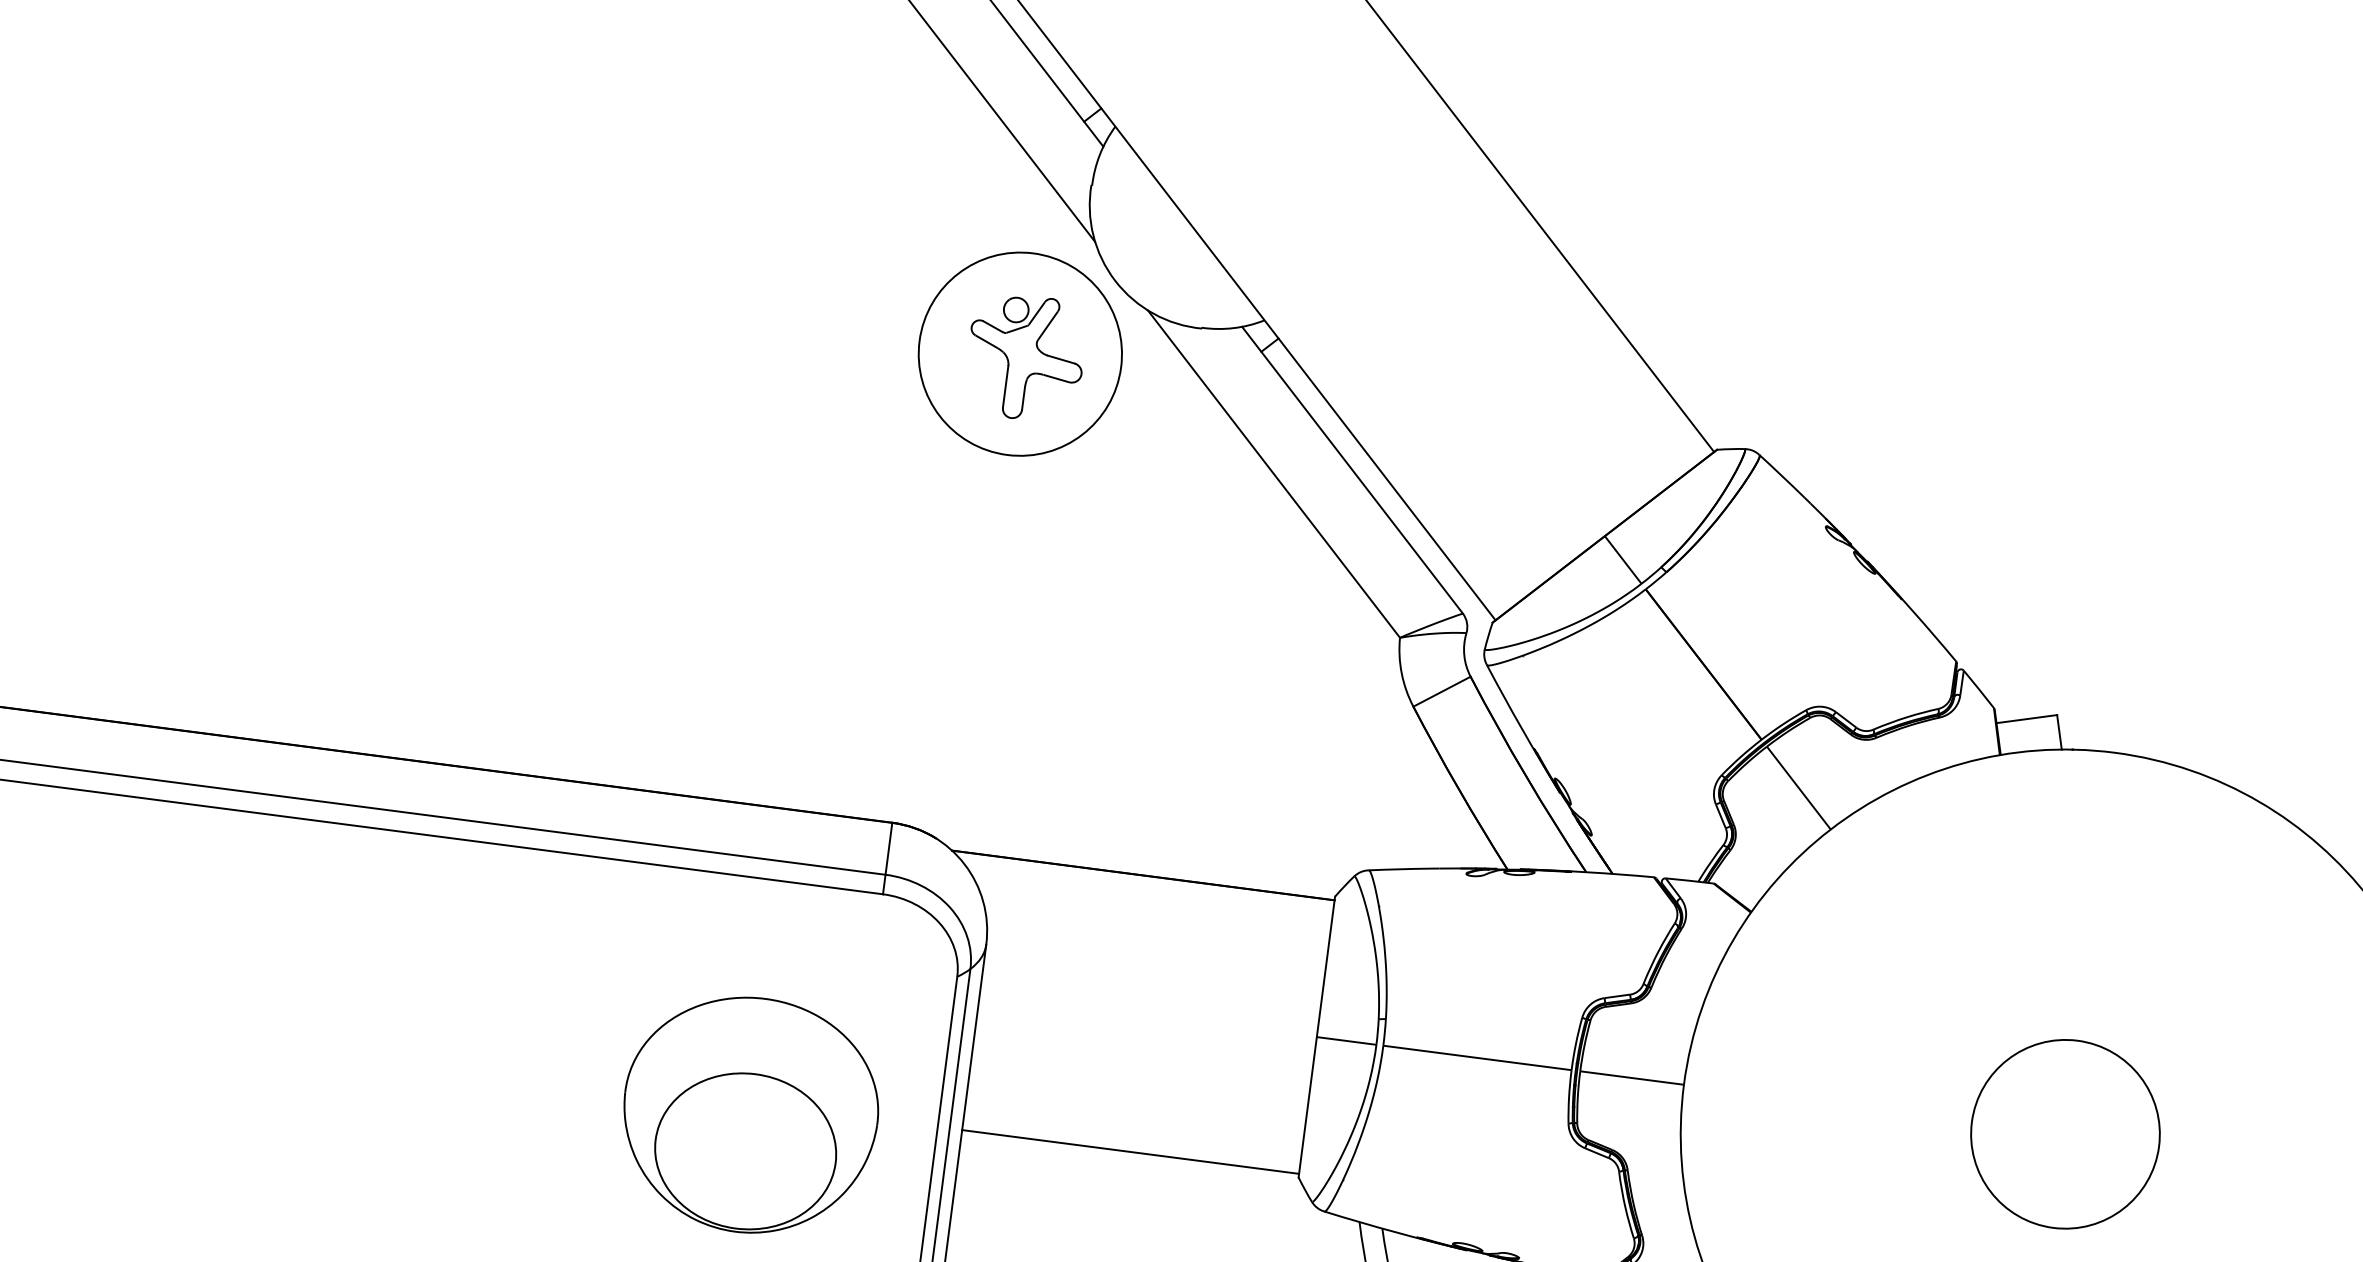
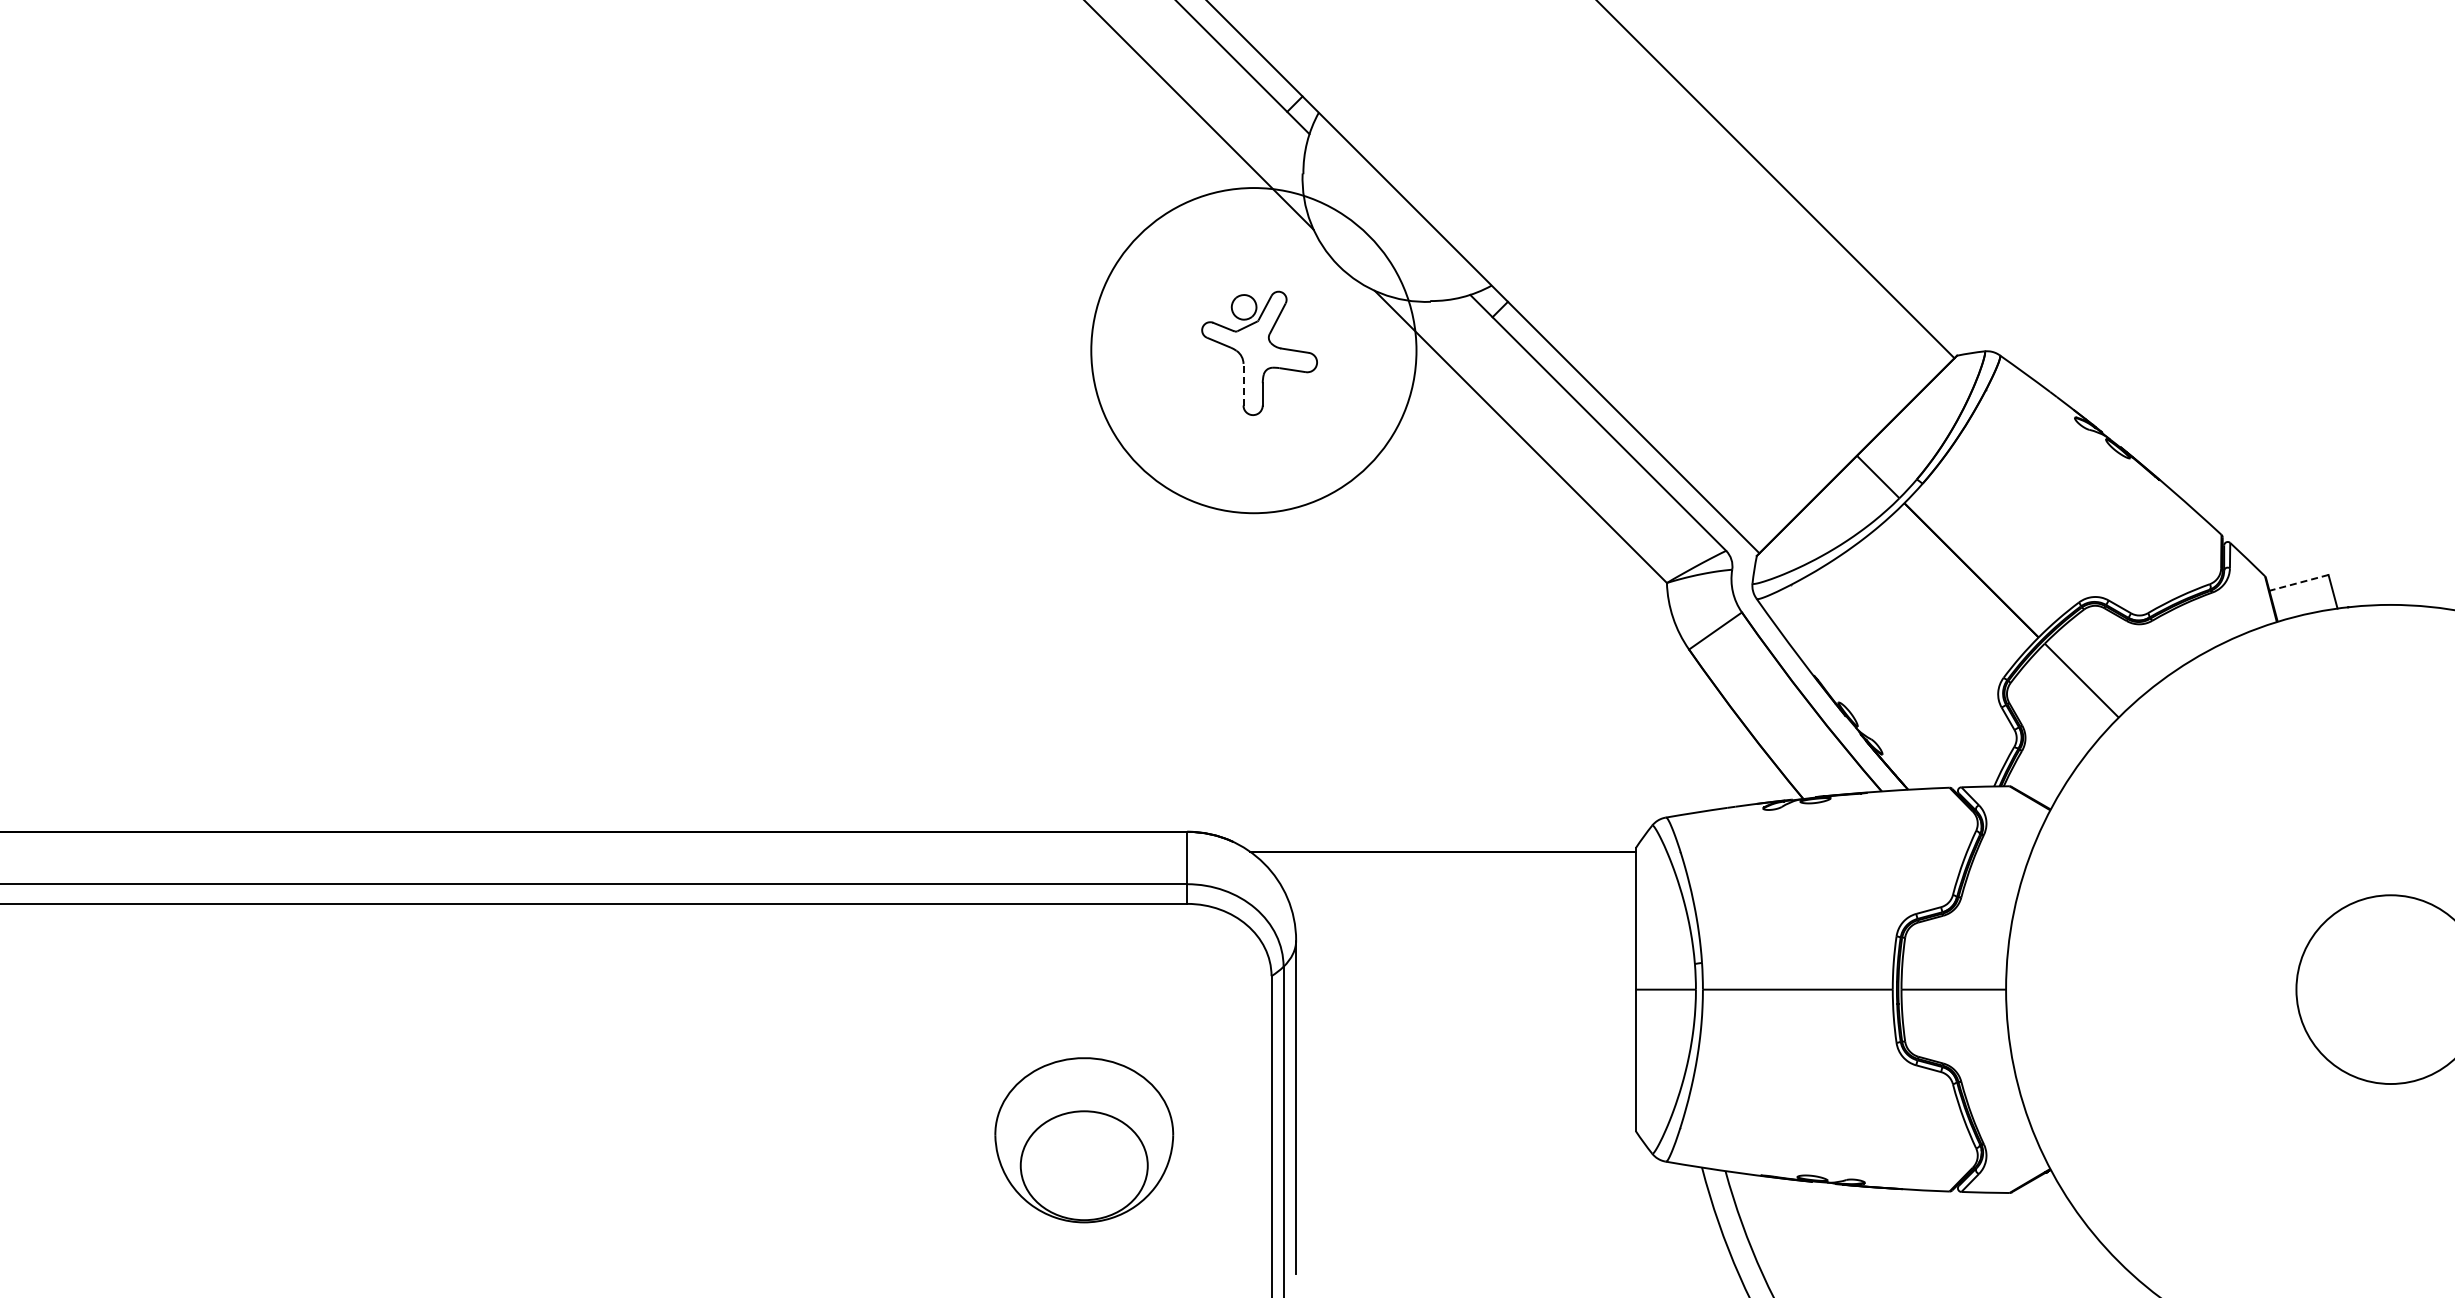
circle: (1019, 354) -> (1253, 350), size x1.6
line: (1005, 386) -> (1243, 384), solid -> dashed
line: (2026, 718) -> (2298, 582), solid -> dashed
part: (750, 1115) -> (1084, 1140), size x0.7
line: (1130, 1151) -> (1465, 1127), removed

